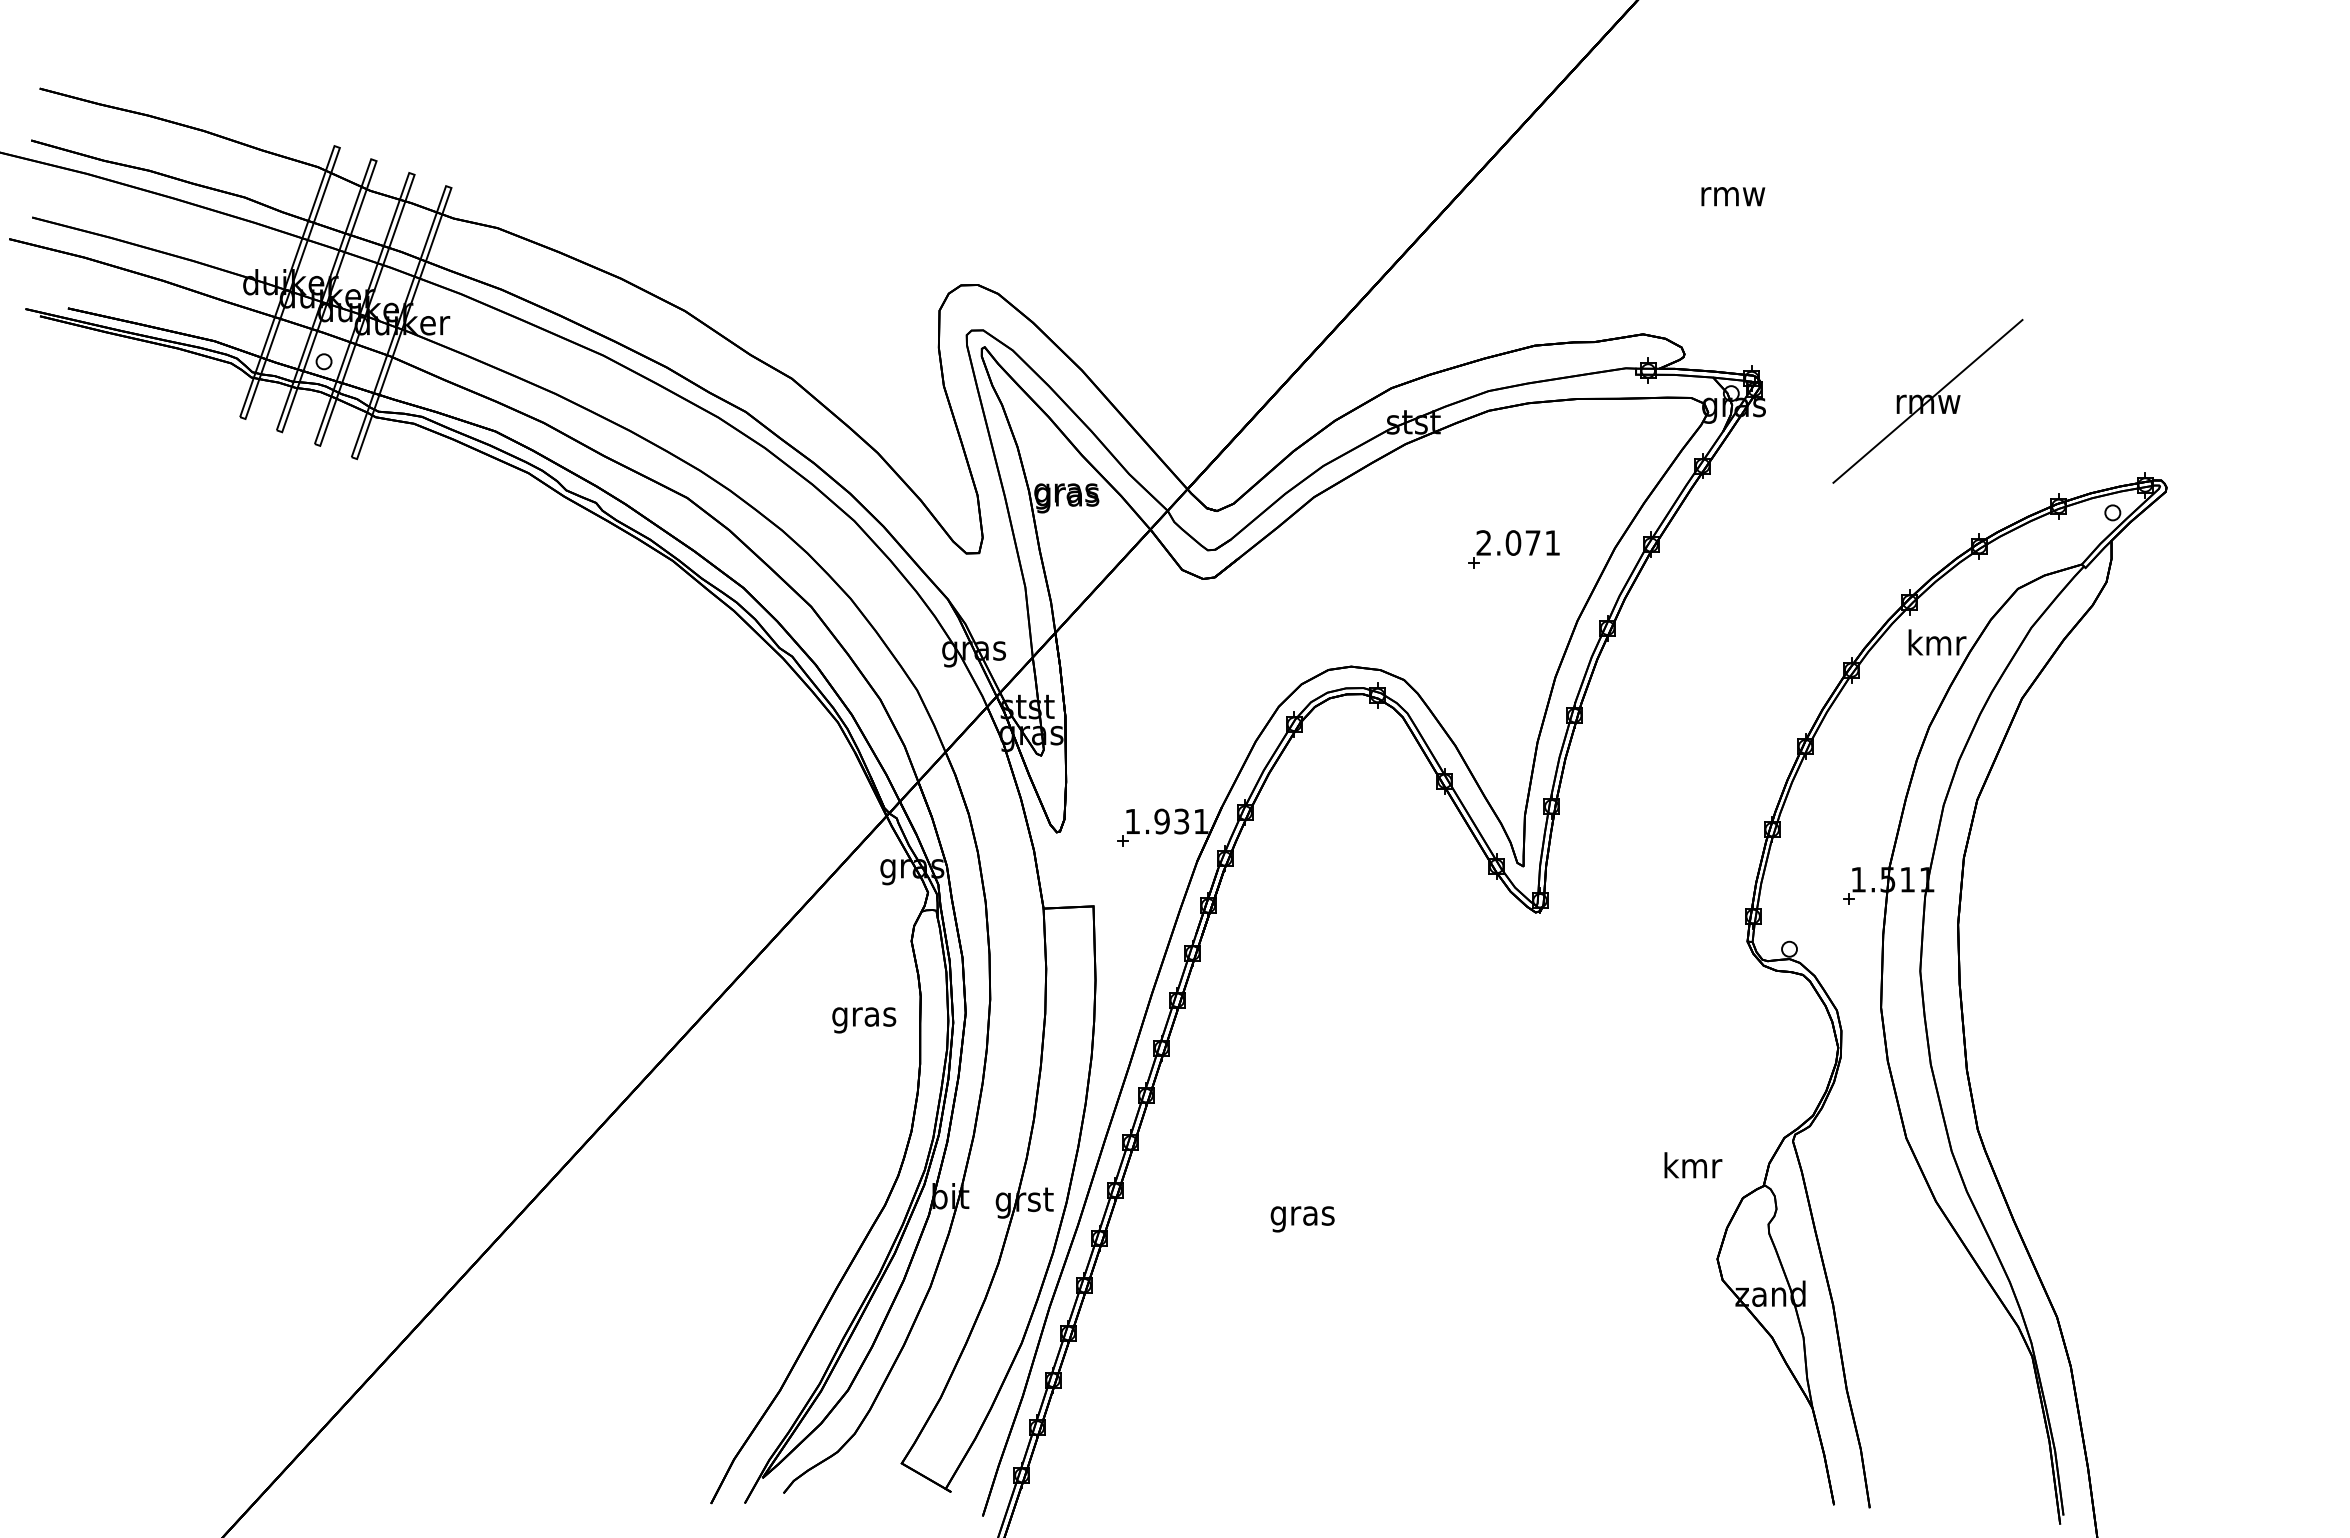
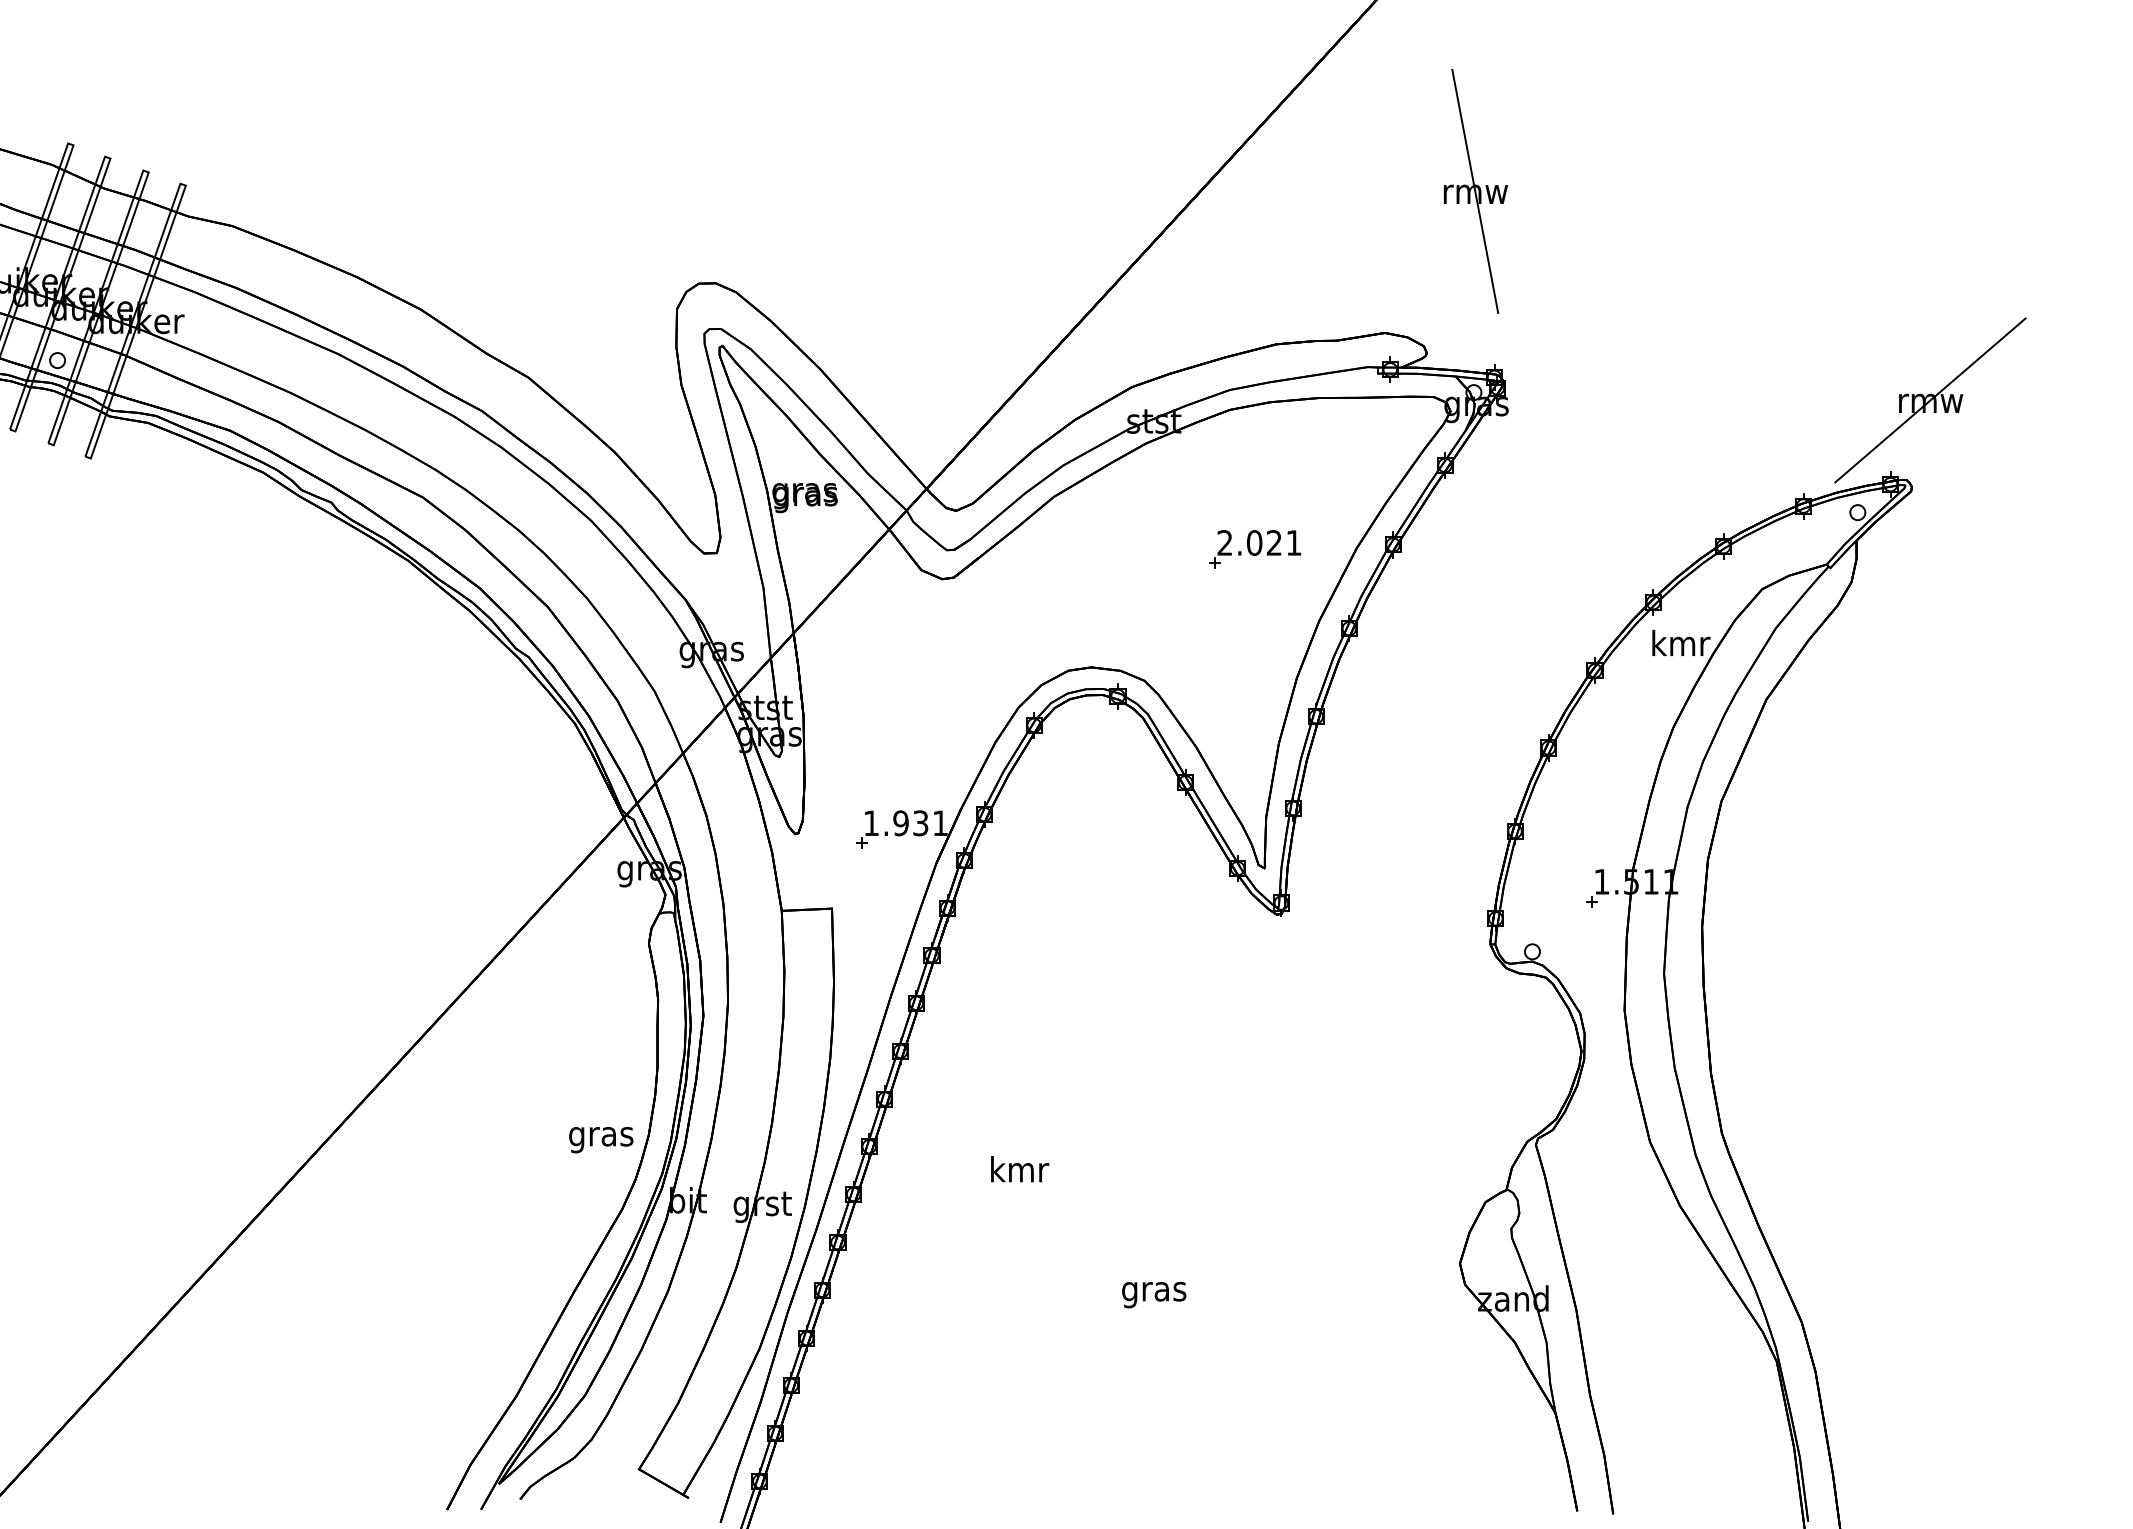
line: (1732, 193) -> (1475, 191), added
part: (1927, 400) -> (1929, 399), moved
text: (1532, 542) -> (1273, 542), 2.071 -> 2.021
text: (864, 1020) -> (601, 1140), moved
text: (1693, 1165) -> (1020, 1169), moved
text: (1302, 1219) -> (1154, 1295), moved

